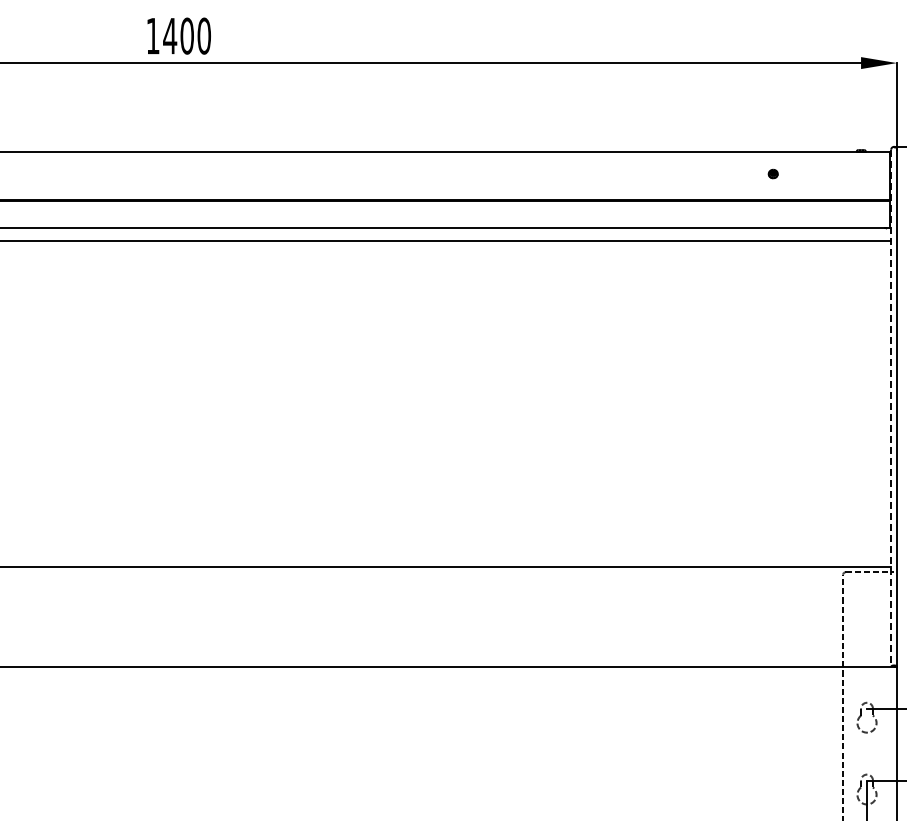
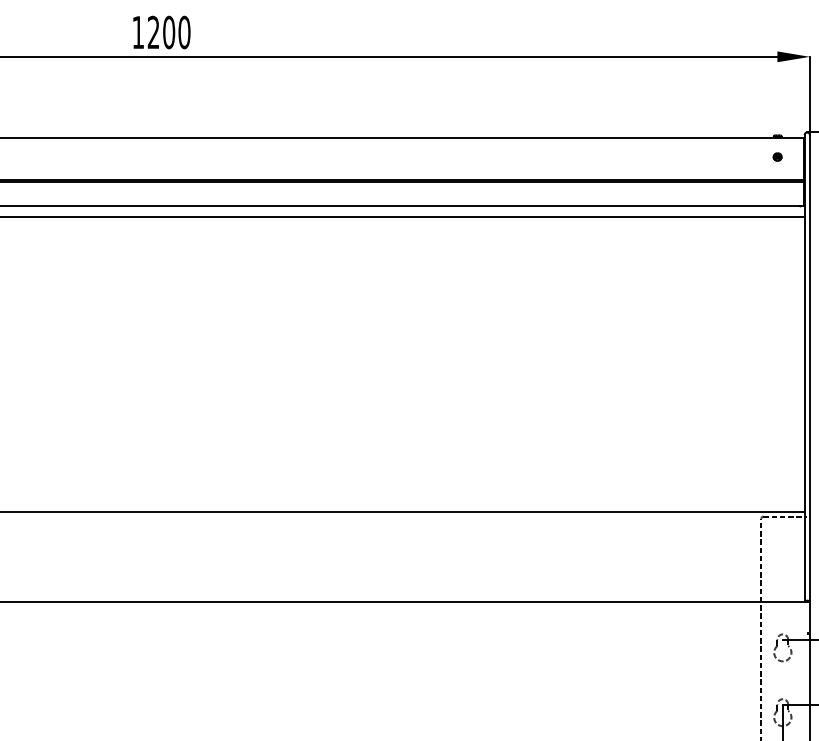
text: (170, 35) -> (154, 31), 1400 -> 1200
part: (772, 173) -> (776, 156), moved
line: (891, 408) -> (804, 368), dashed -> solid

